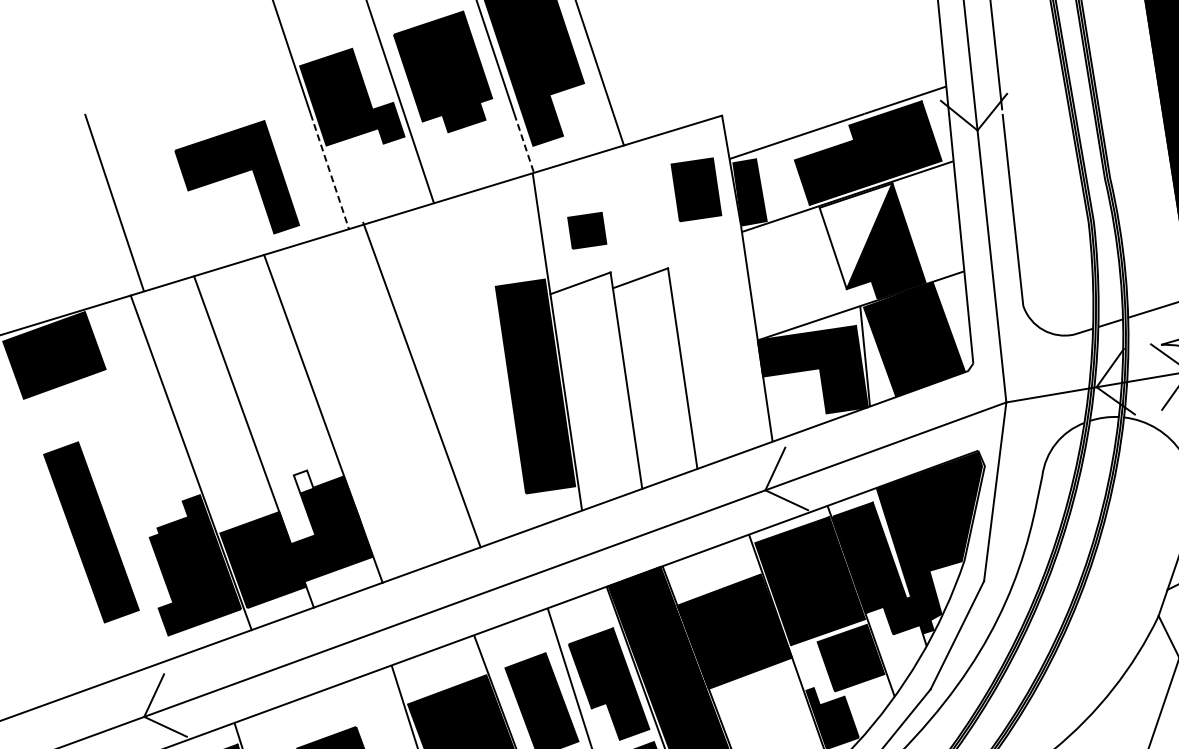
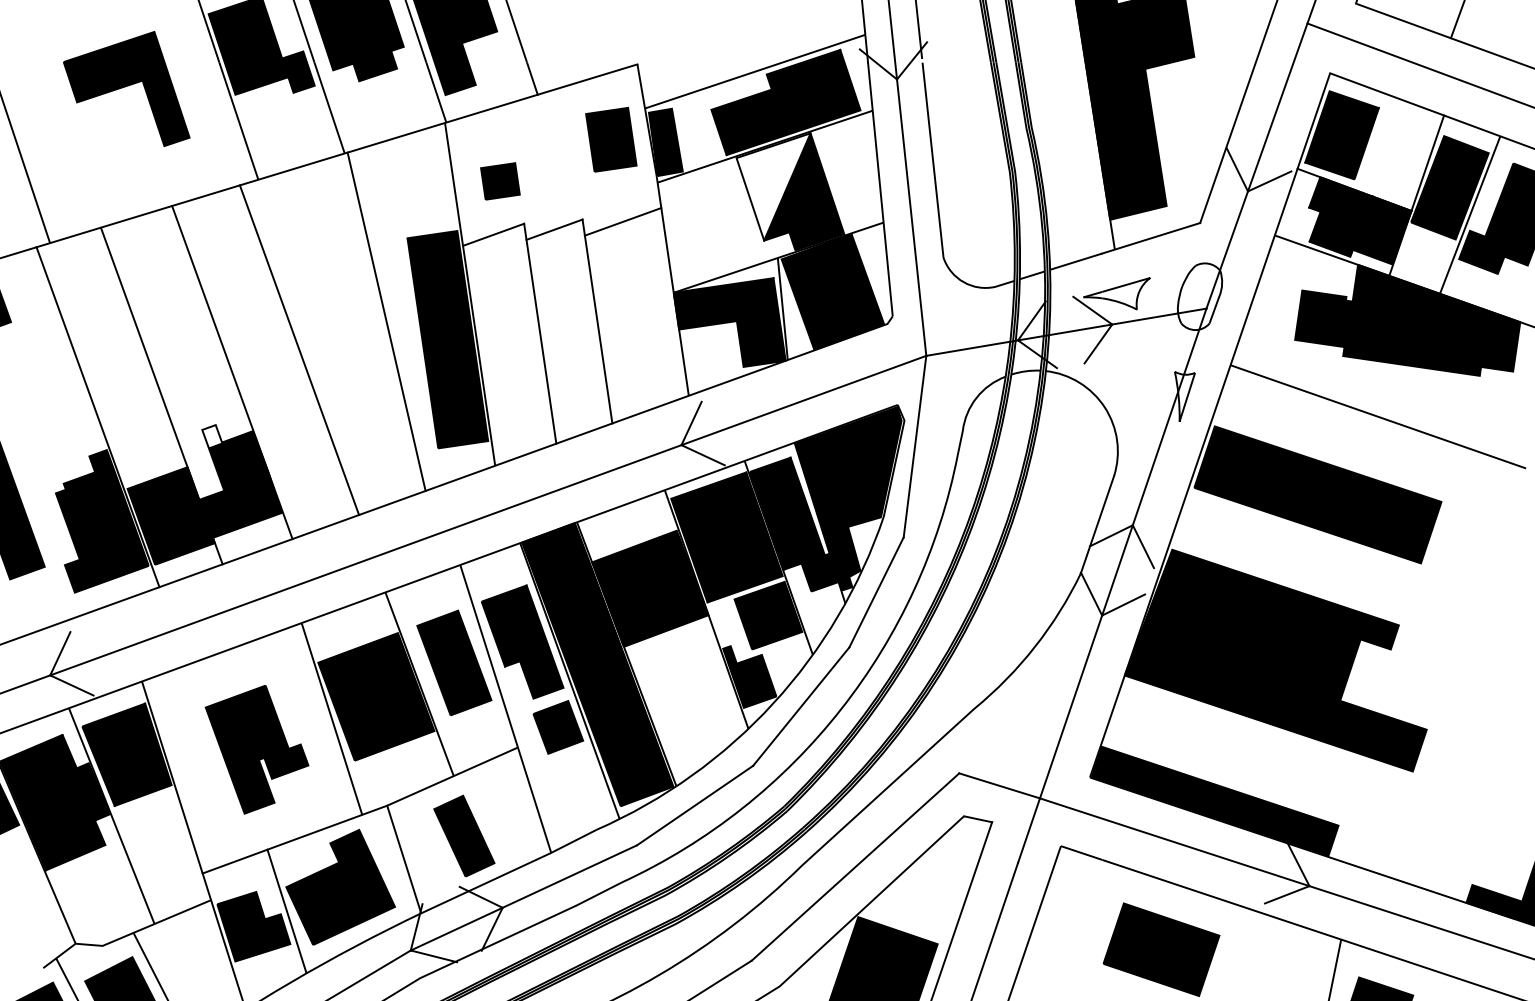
line: (524, 143) -> (436, 92), dashed -> solid
line: (329, 171) -> (238, 121), dashed -> solid
part: (236, 176) -> (126, 88), moved
line: (707, 270) -> (622, 221), added
line: (475, 368) -> (386, 321), added
line: (421, 385) -> (299, 350), moved

